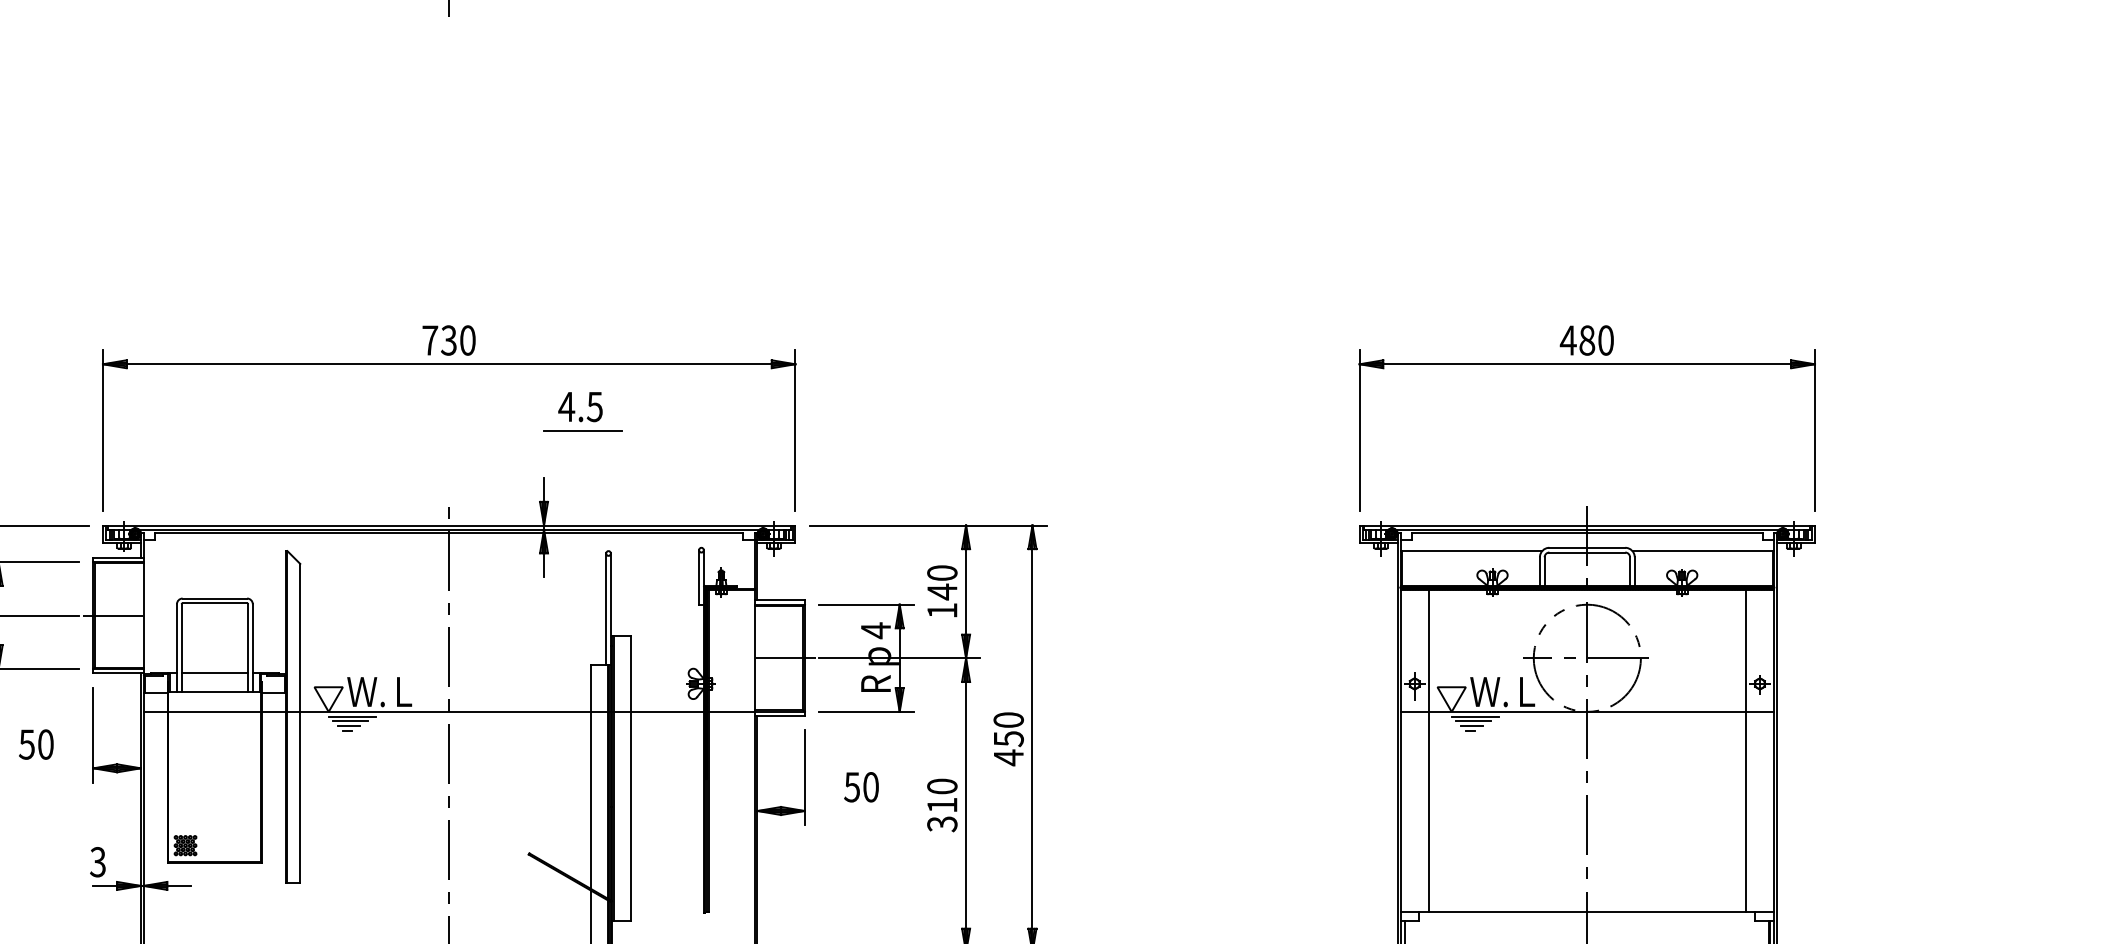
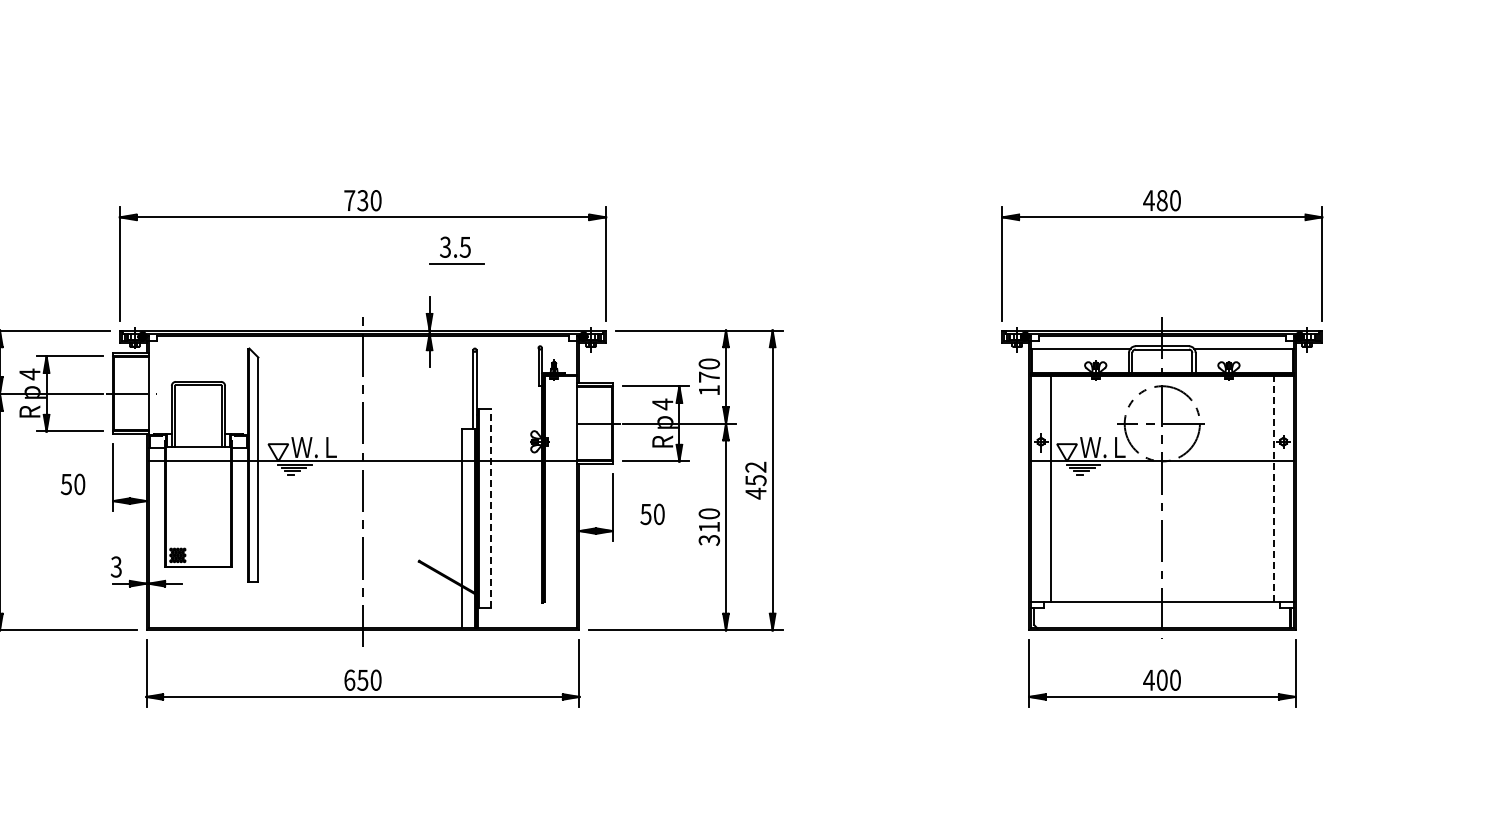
text: (566, 405) -> (445, 246), 4.5 -> 3.5
text: (942, 592) -> (709, 377), 140 -> 170
line: (214, 673) -> (198, 434), removed
text: (1008, 719) -> (755, 466), 450 -> 452
line: (1745, 748) -> (1273, 487), solid -> dashed
line: (630, 778) -> (490, 508), solid -> dashed

